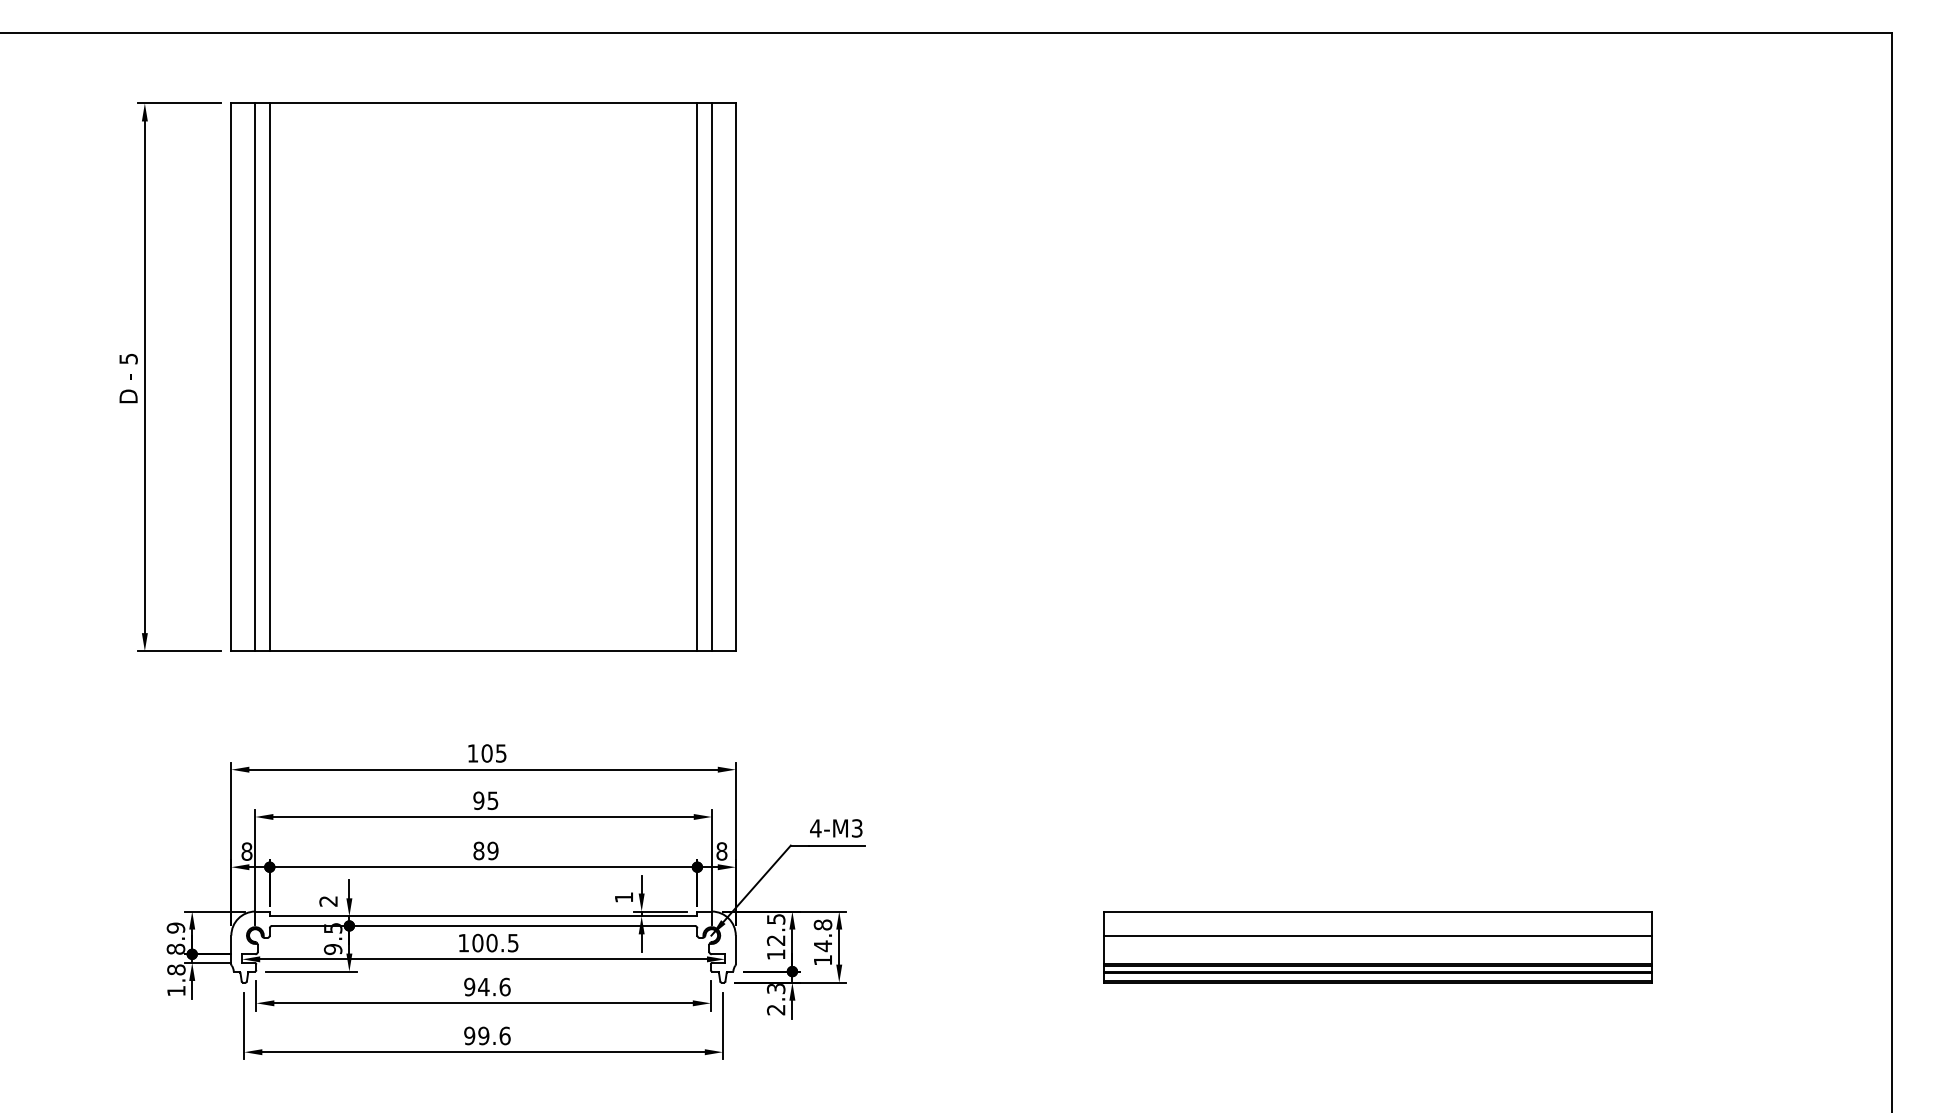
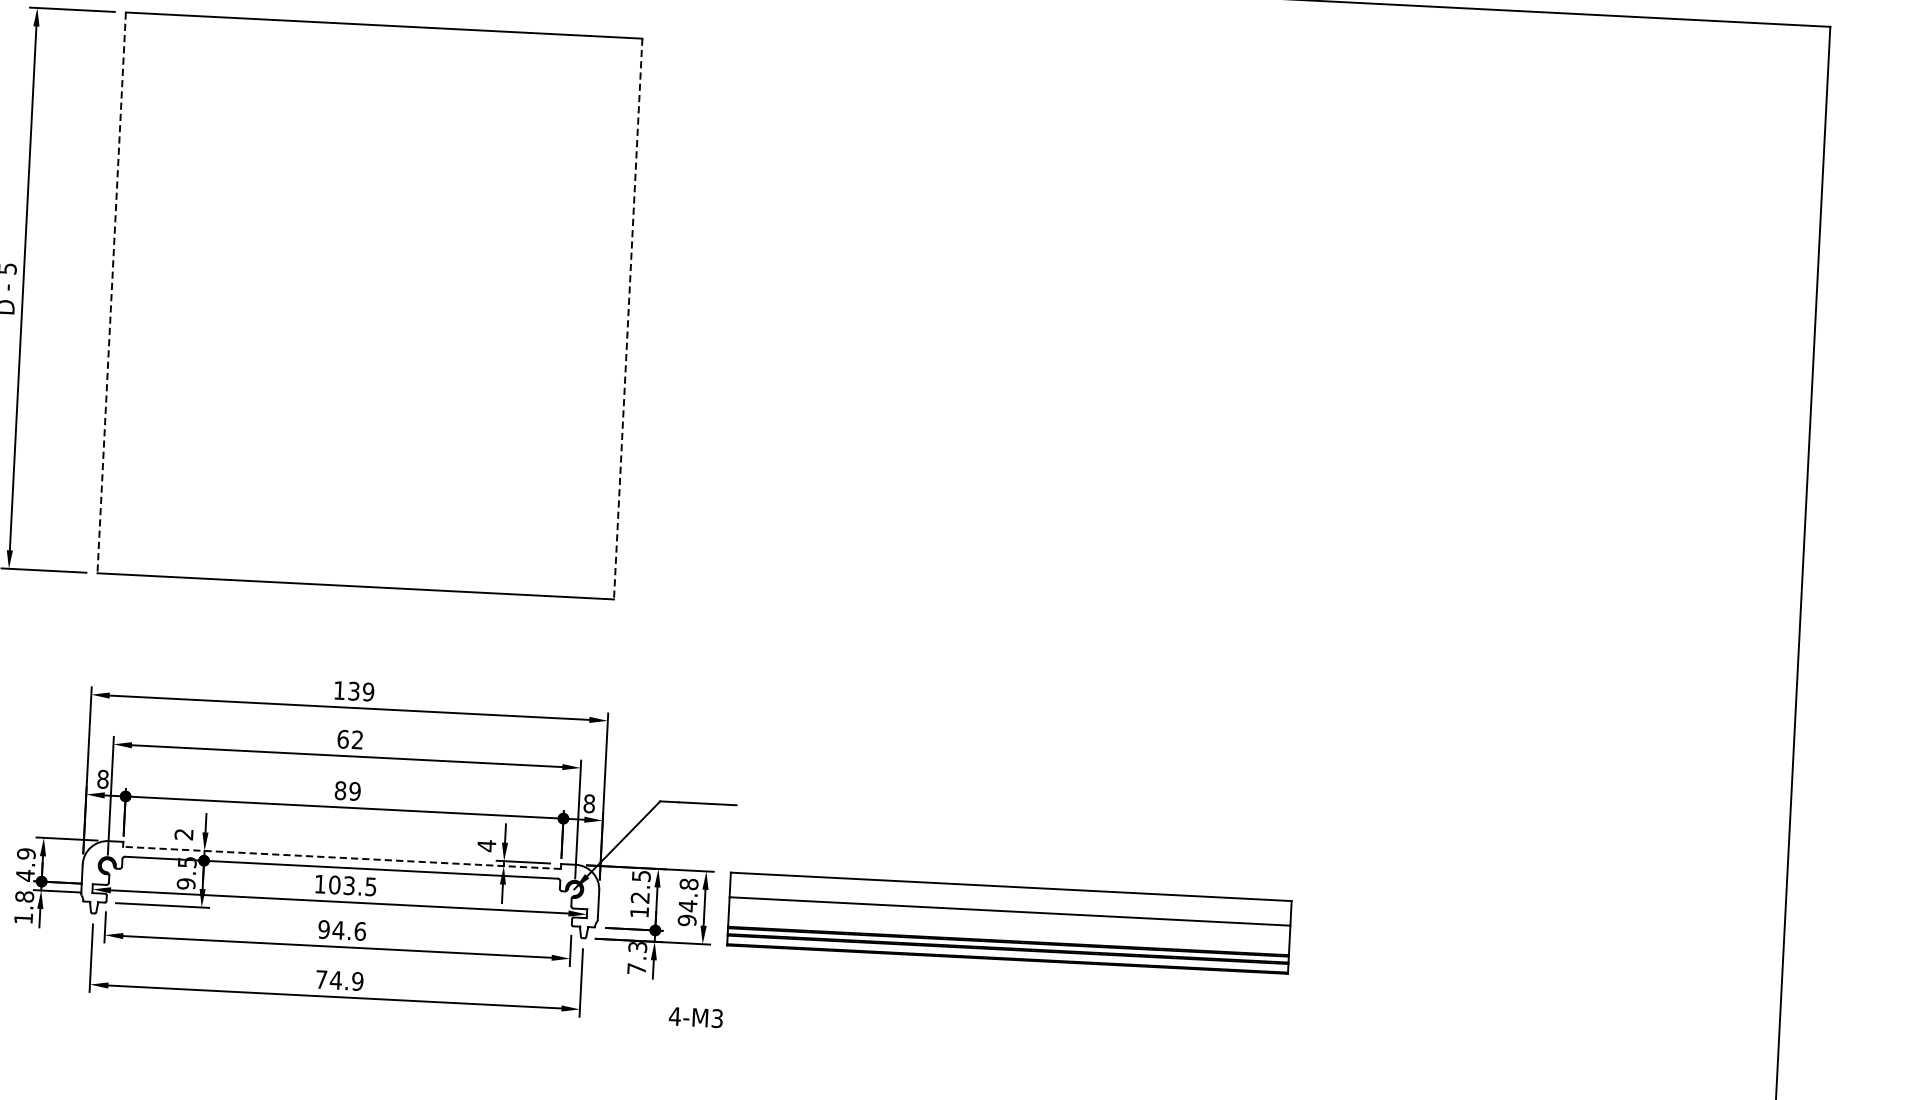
line: (231, 377) -> (111, 293), solid -> dashed
line: (255, 377) -> (136, 294), removed
line: (269, 377) -> (150, 295), removed
line: (697, 377) -> (588, 317), removed
line: (711, 377) -> (603, 317), removed
line: (735, 377) -> (627, 319), solid -> dashed
text: (493, 753) -> (360, 691), 105 -> 139
text: (485, 800) -> (349, 739), 95 -> 62
text: (836, 828) -> (696, 1017), moved
text: (623, 897) -> (486, 845), 1 -> 4
line: (483, 916) -> (341, 858), solid -> dashed
text: (491, 942) -> (348, 885), 100.5 -> 103.5
part: (1377, 947) -> (1008, 923), moved
text: (175, 949) -> (24, 875), 8.9 -> 4.9
text: (822, 959) -> (686, 919), 14.8 -> 94.8
text: (775, 1009) -> (636, 968), 2.3 -> 7.3
text: (487, 1035) -> (339, 980), 99.6 -> 74.9

